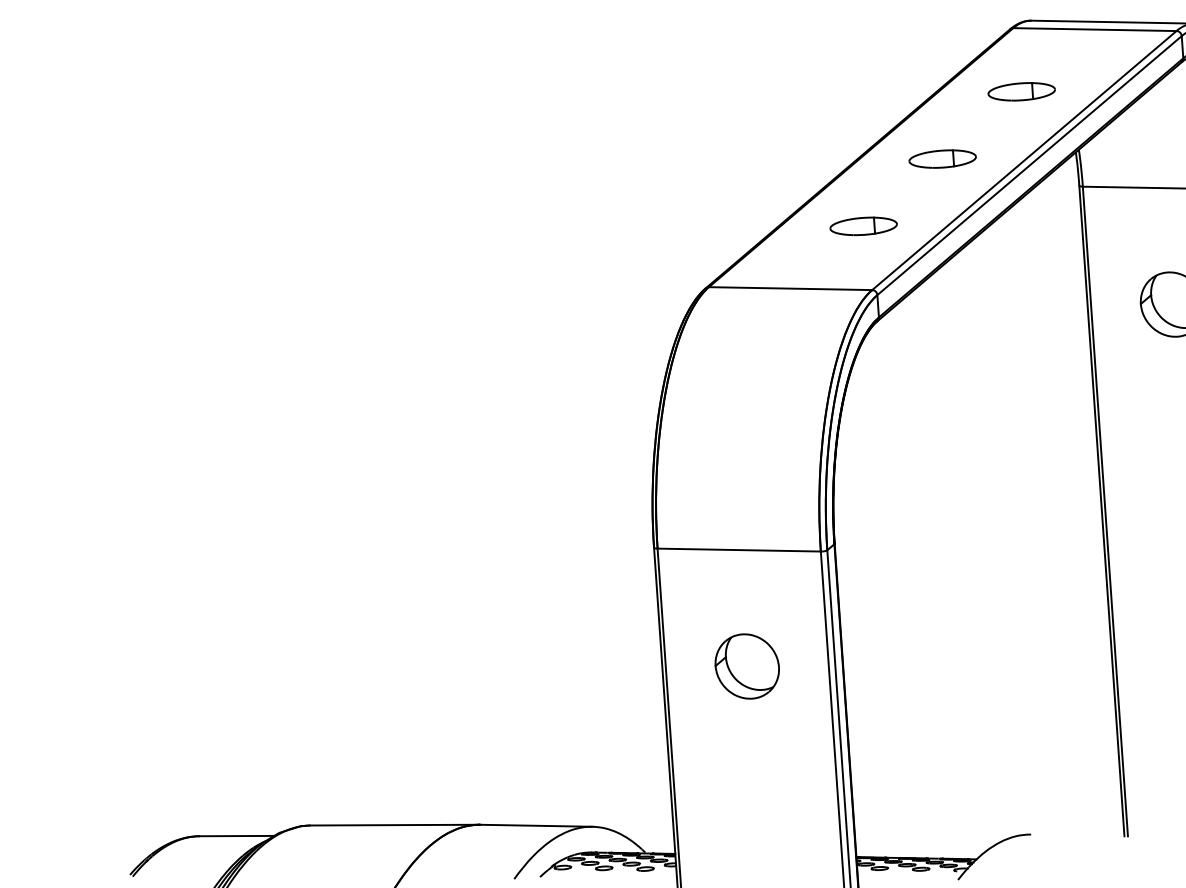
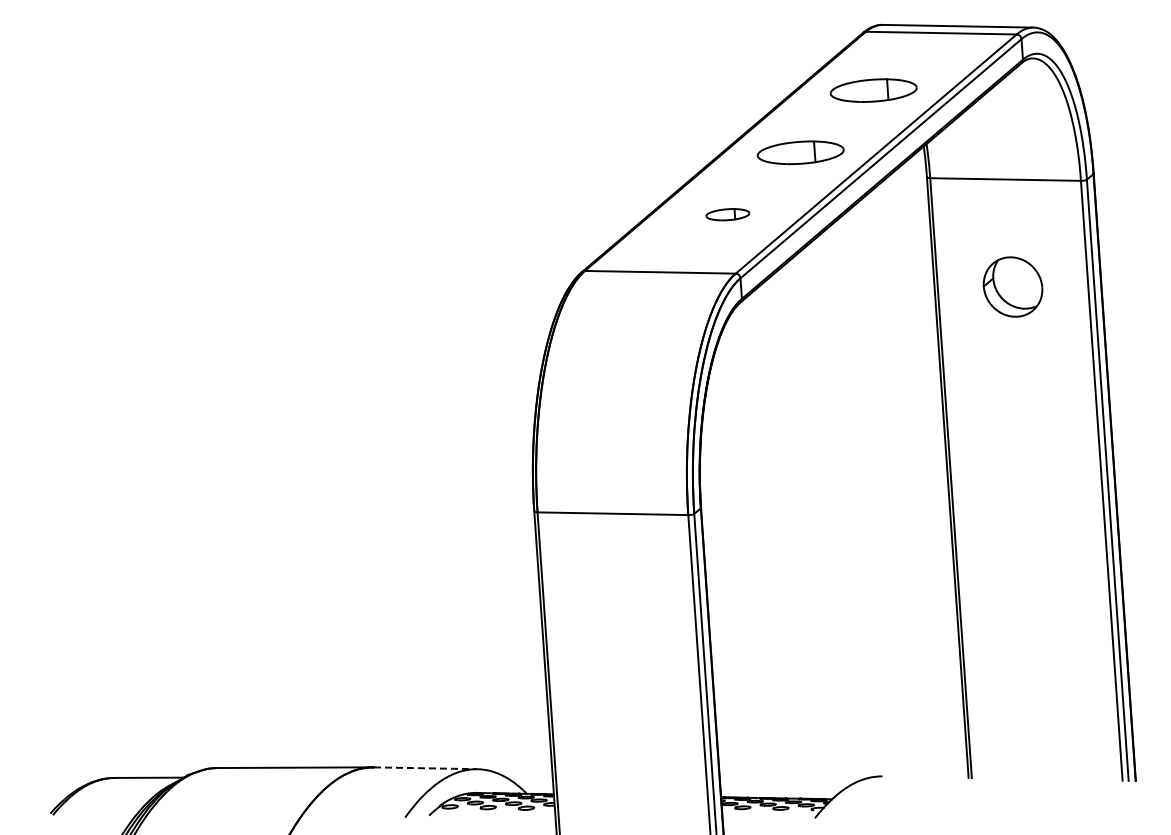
part: (1021, 91) -> (873, 90), size x1.4
part: (942, 158) -> (800, 152), size x1.4
part: (863, 226) -> (727, 214), size x0.7
part: (747, 665) -> (620, 620), removed
line: (536, 826) -> (425, 768), solid -> dashed

